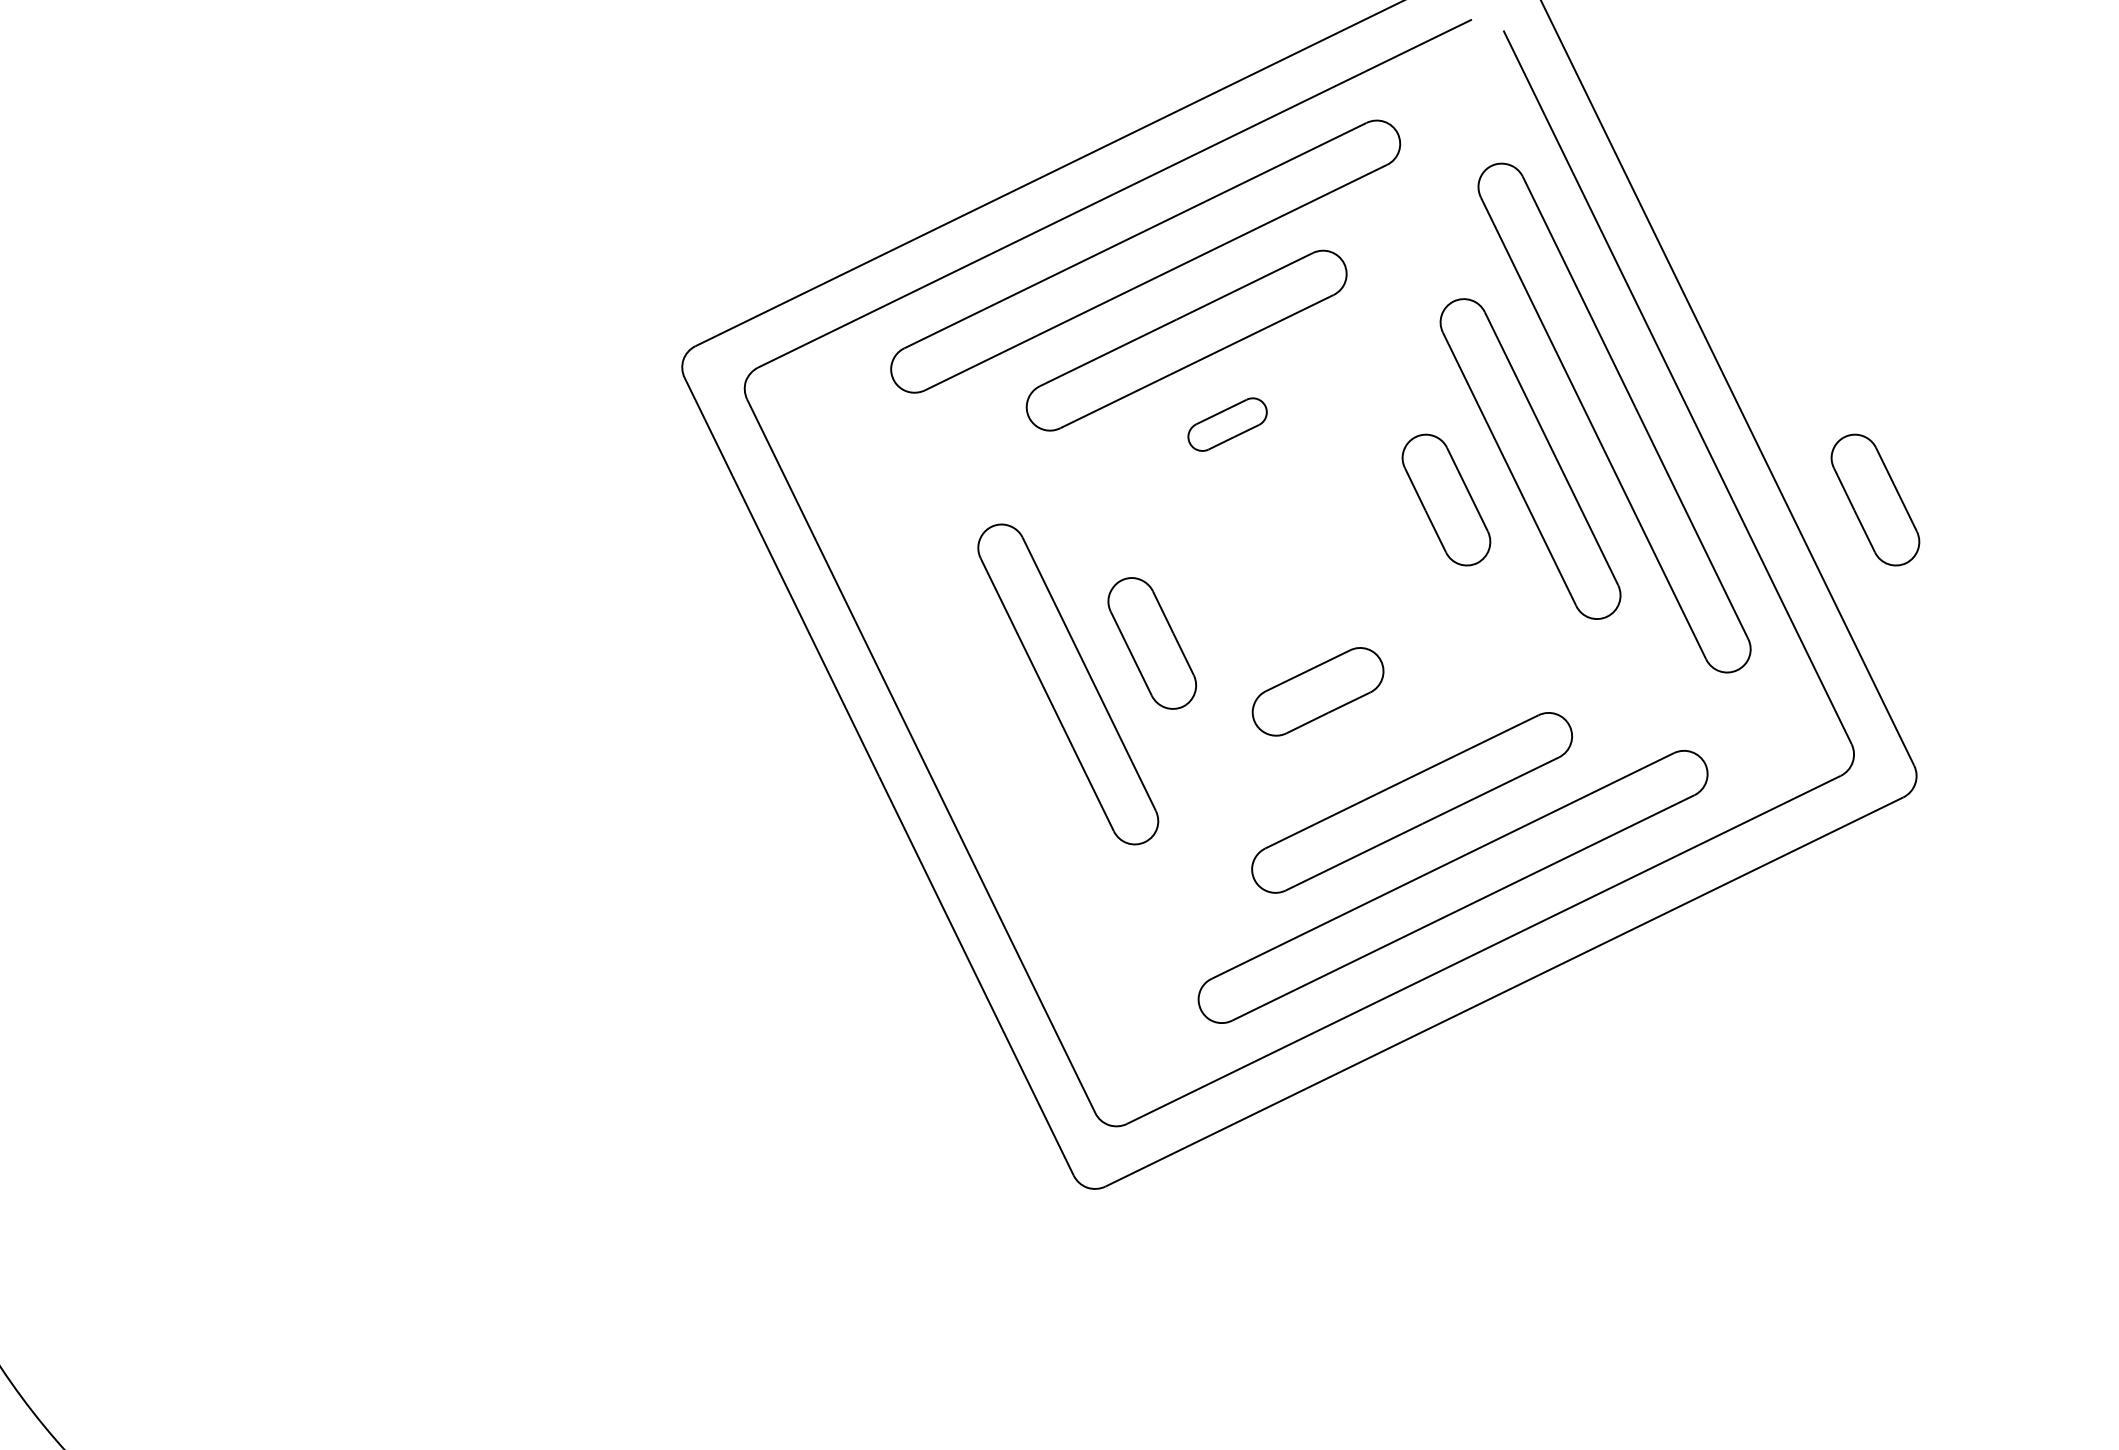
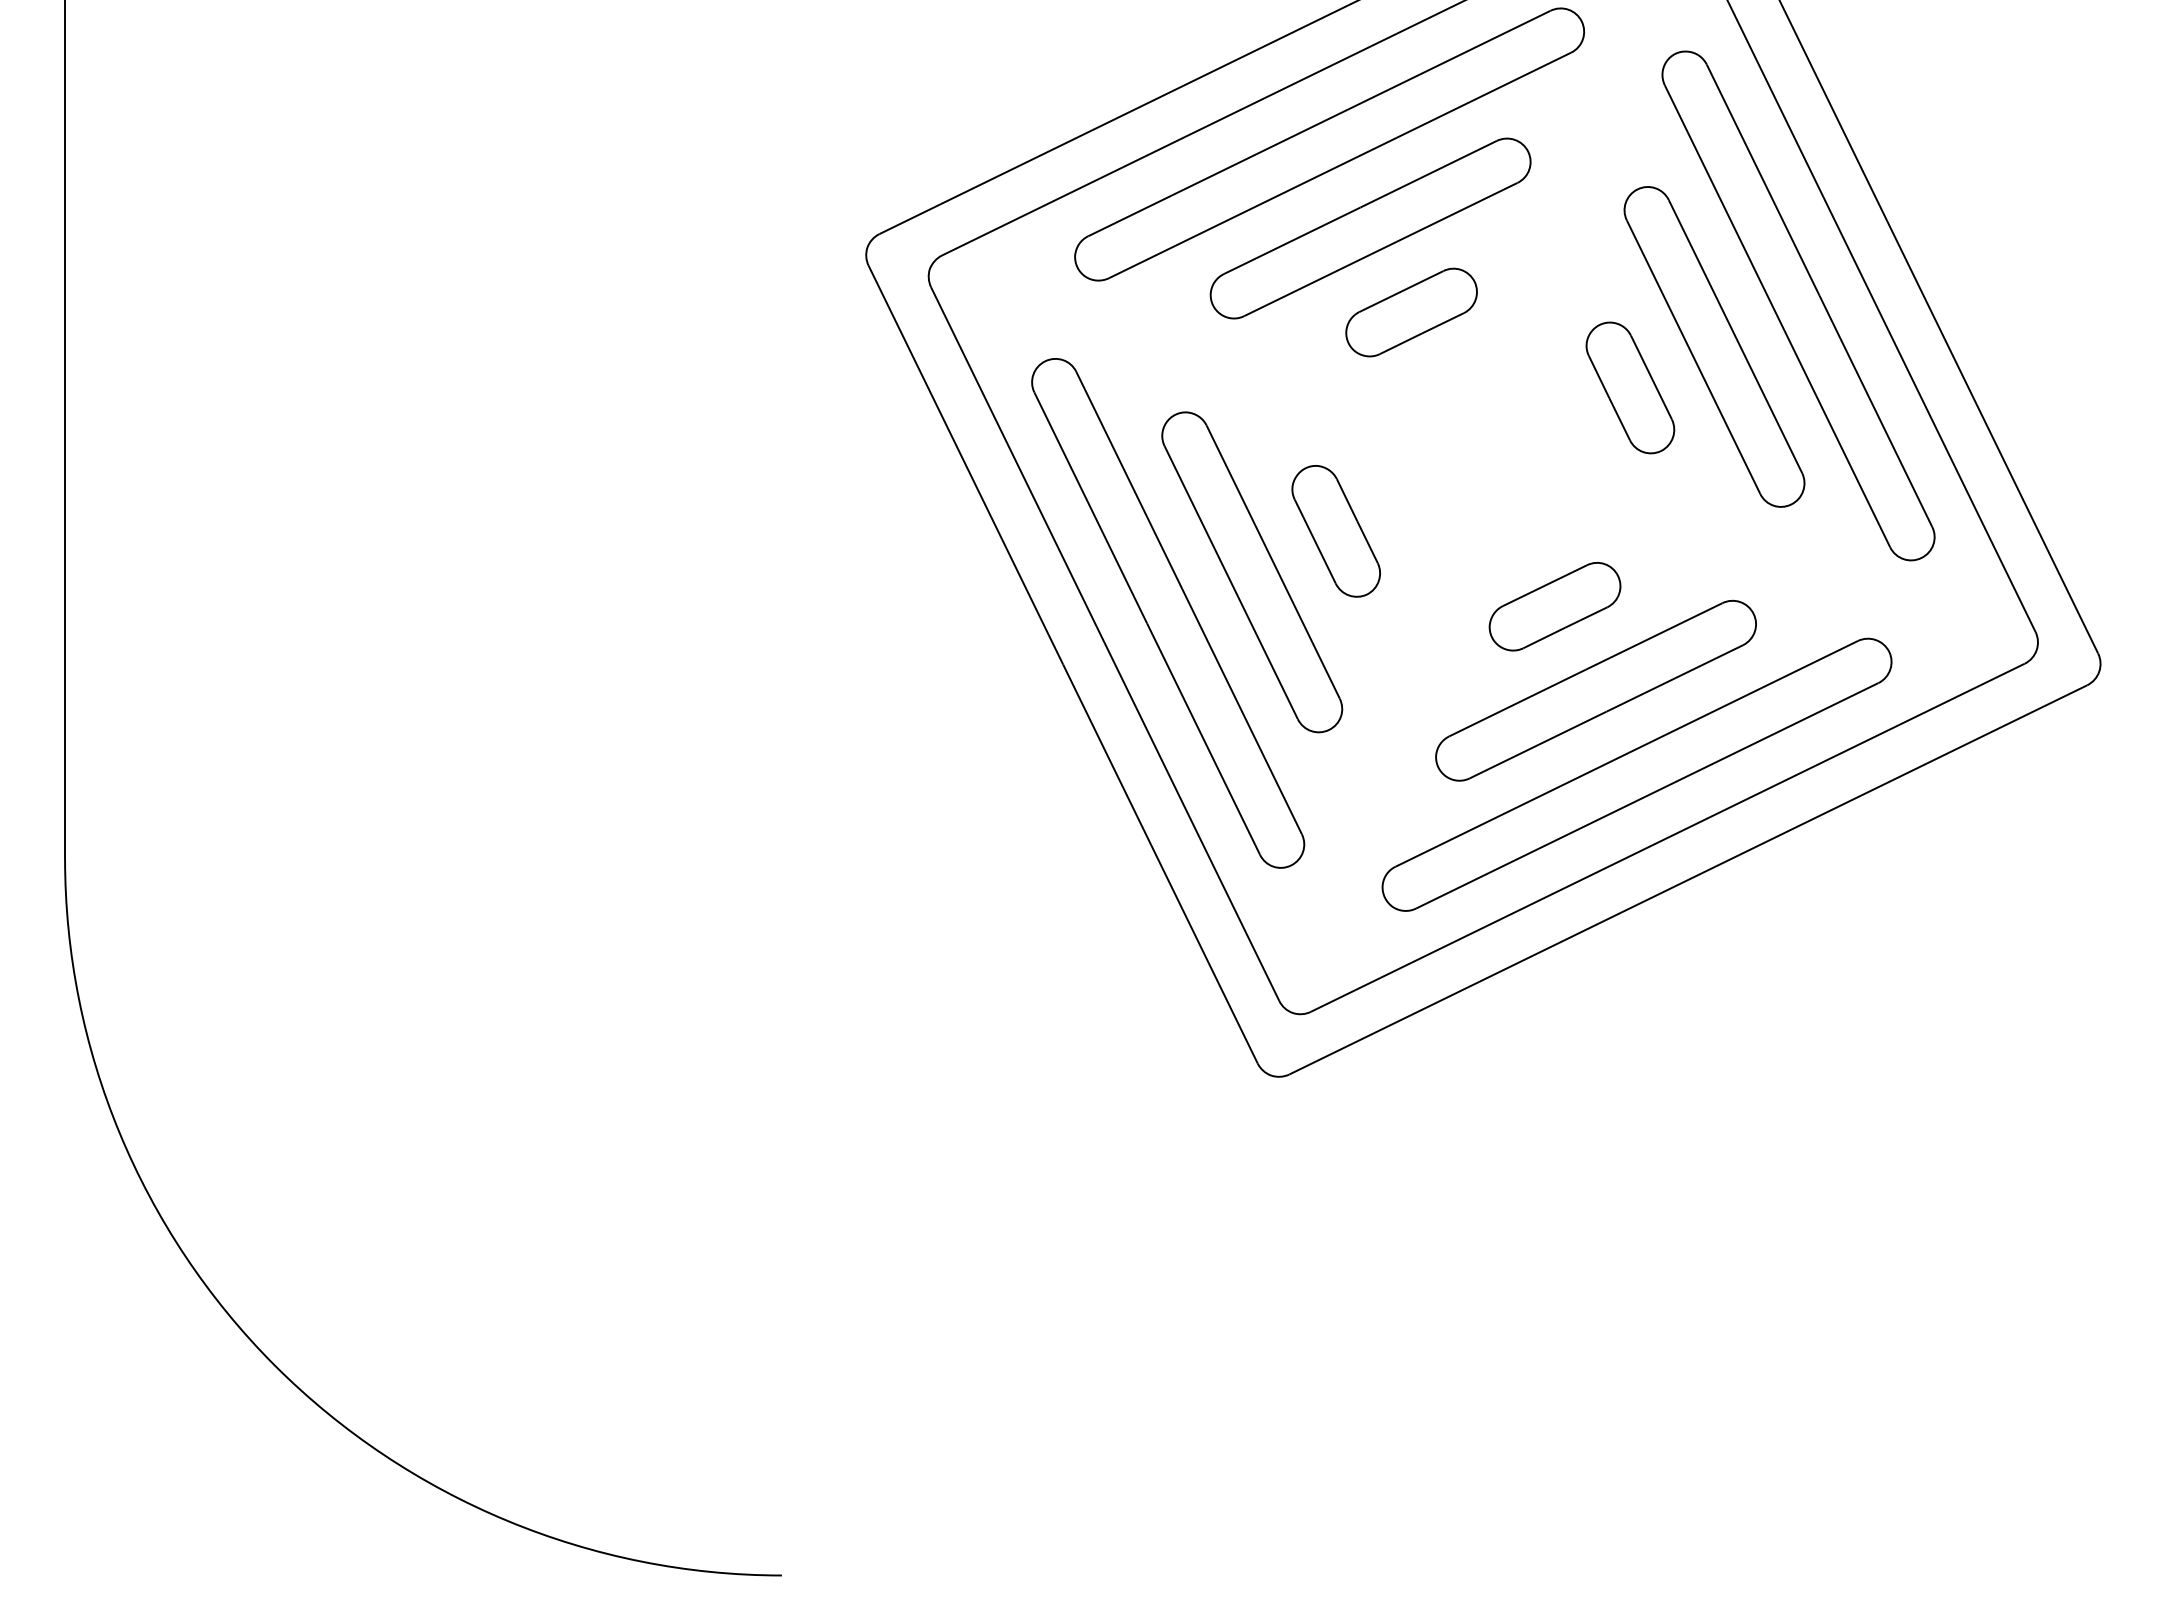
part: (1227, 424) -> (1411, 312), size x1.67
part: (1875, 499) -> (2059, 387), removed
part: (1317, 691) -> (1554, 606), moved
part: (984, 725) -> (1168, 613), added

